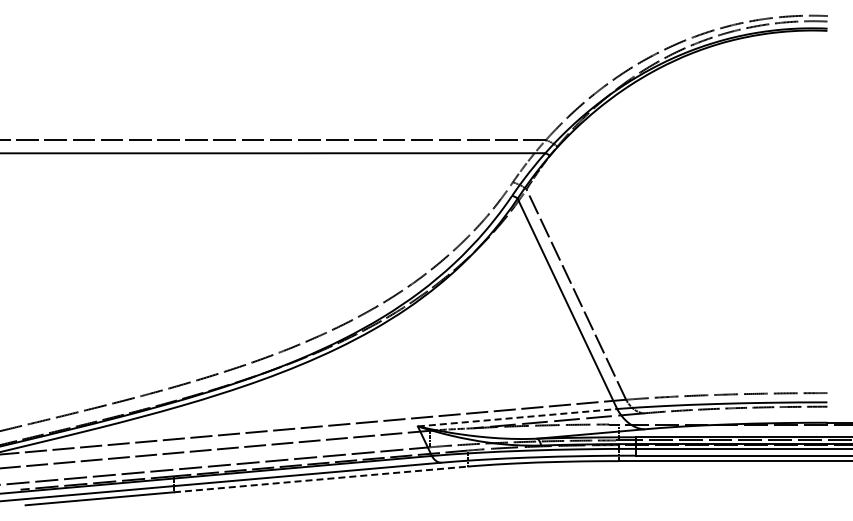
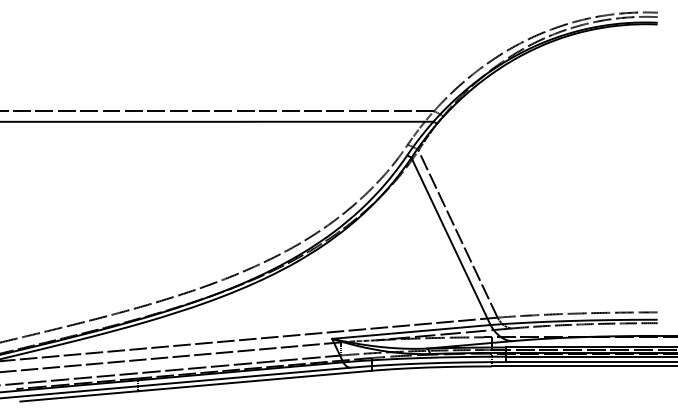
line: (518, 417) -> (412, 331), dashed -> solid
line: (321, 479) -> (255, 381), dashed -> solid

